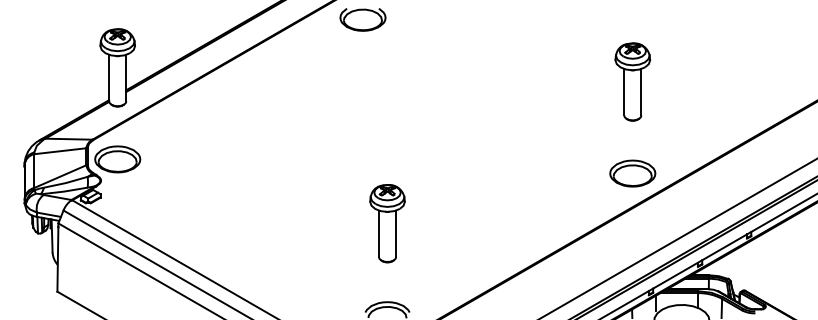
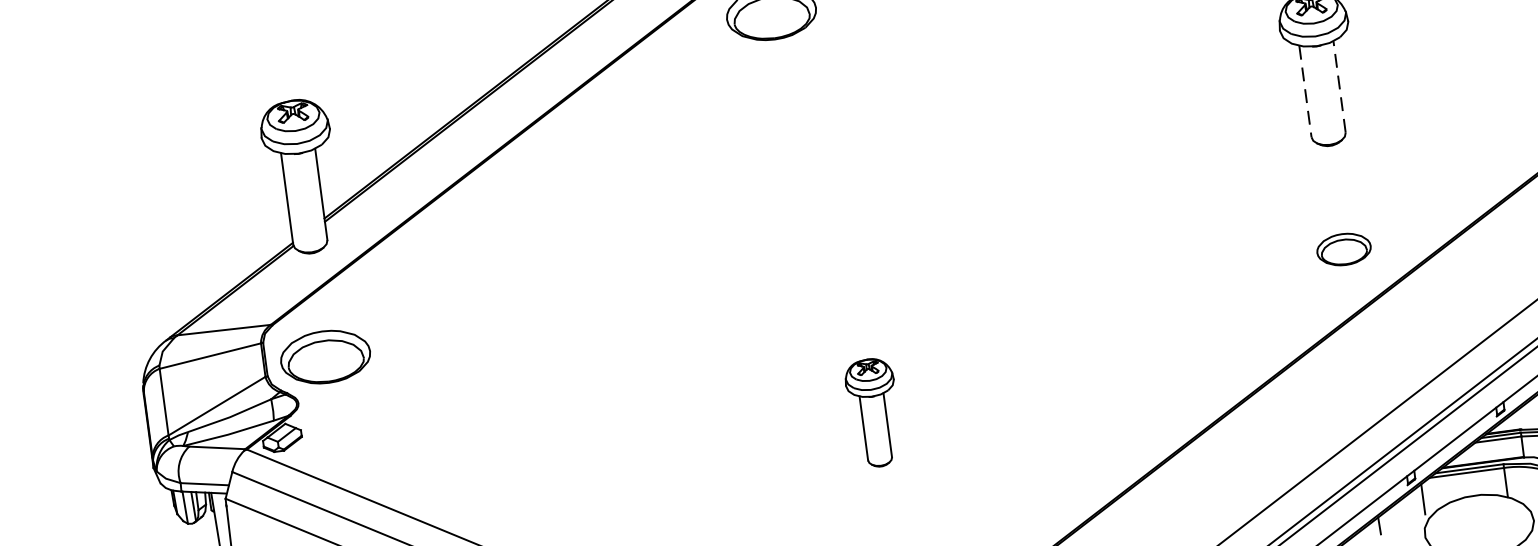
line: (641, 91) -> (1339, 85), solid -> dashed
line: (624, 92) -> (1306, 92), solid -> dashed
part: (632, 173) -> (1343, 249), size x0.6
part: (387, 223) -> (873, 412), size x0.7

